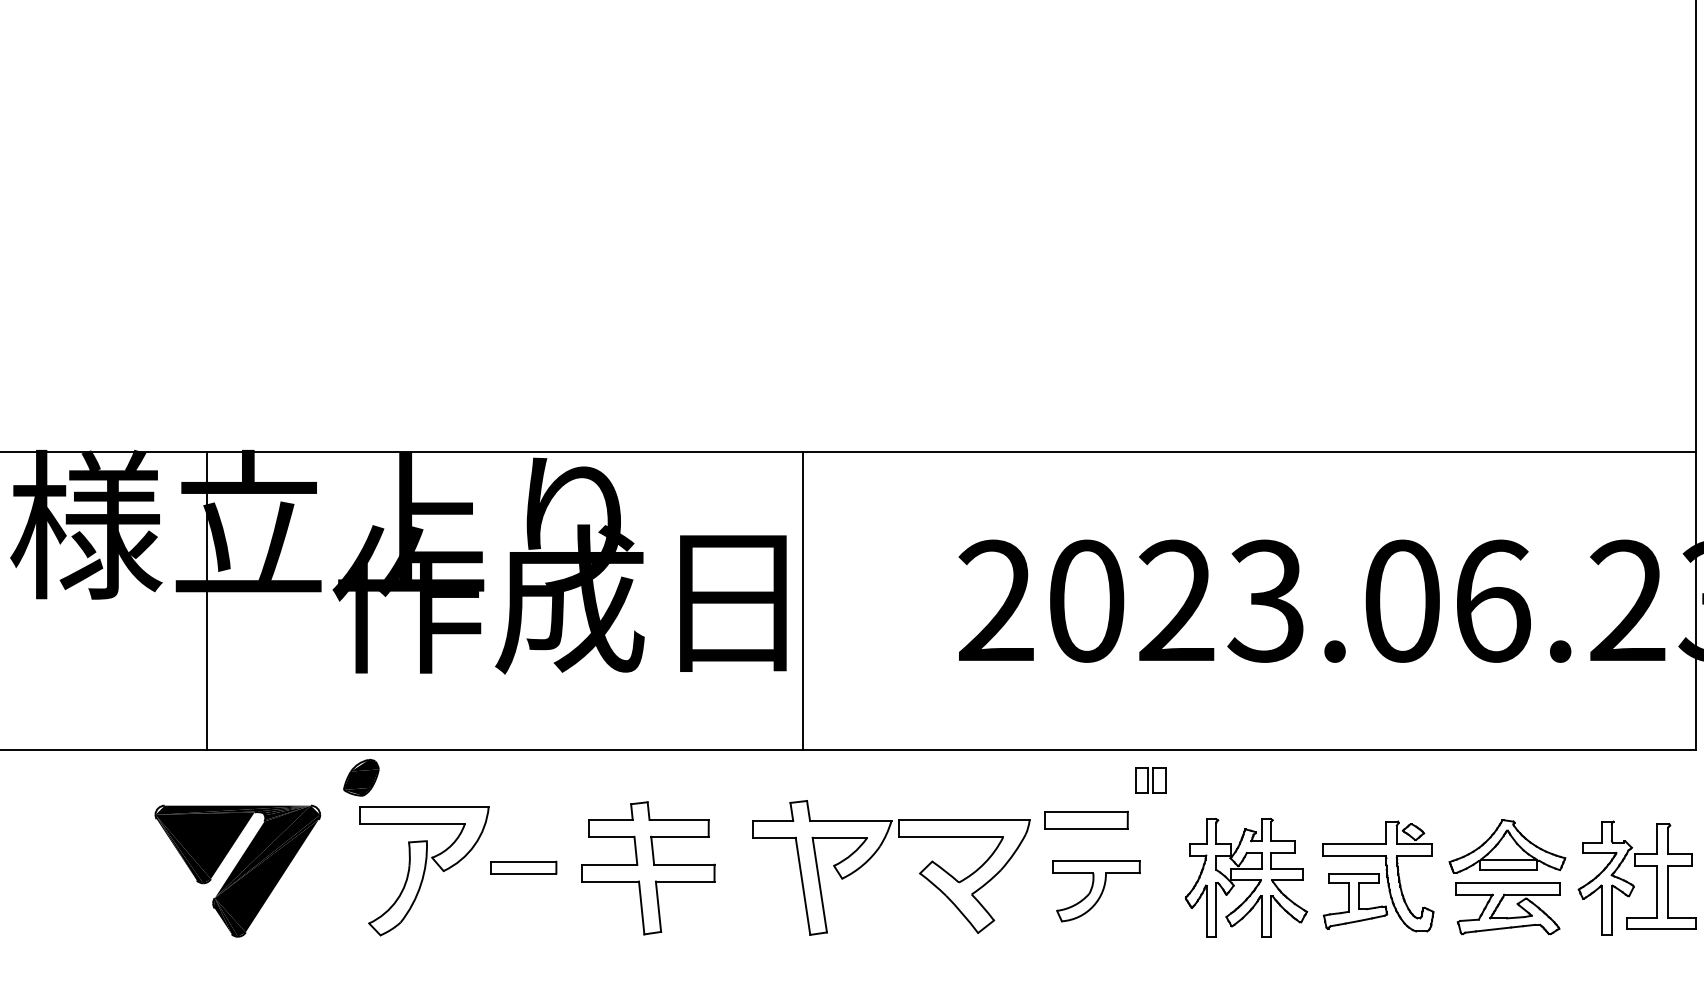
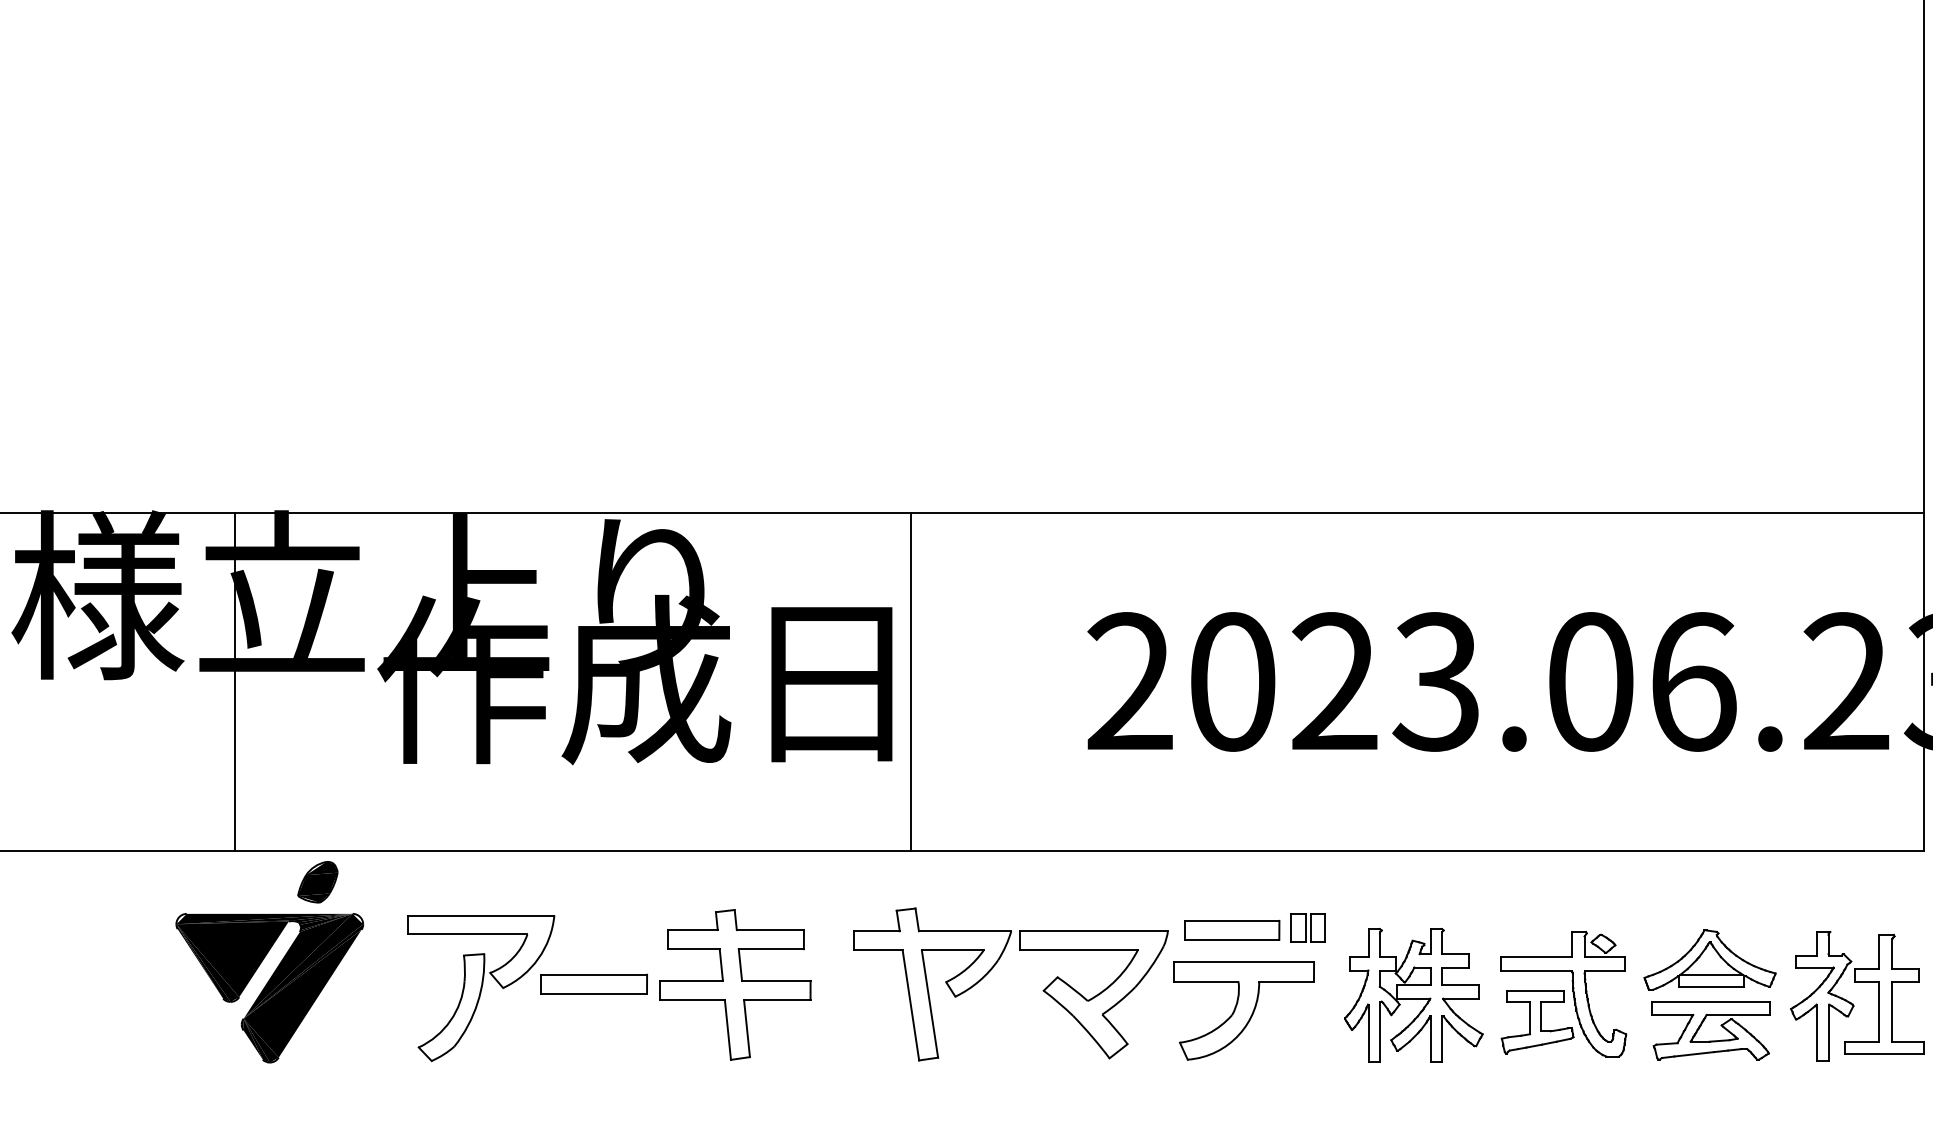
part: (361, 778) -> (317, 882), moved
part: (1149, 779) -> (1307, 927), moved
part: (523, 867) -> (593, 983), size x1.43
part: (1096, 890) -> (1243, 1010), size x1.43

